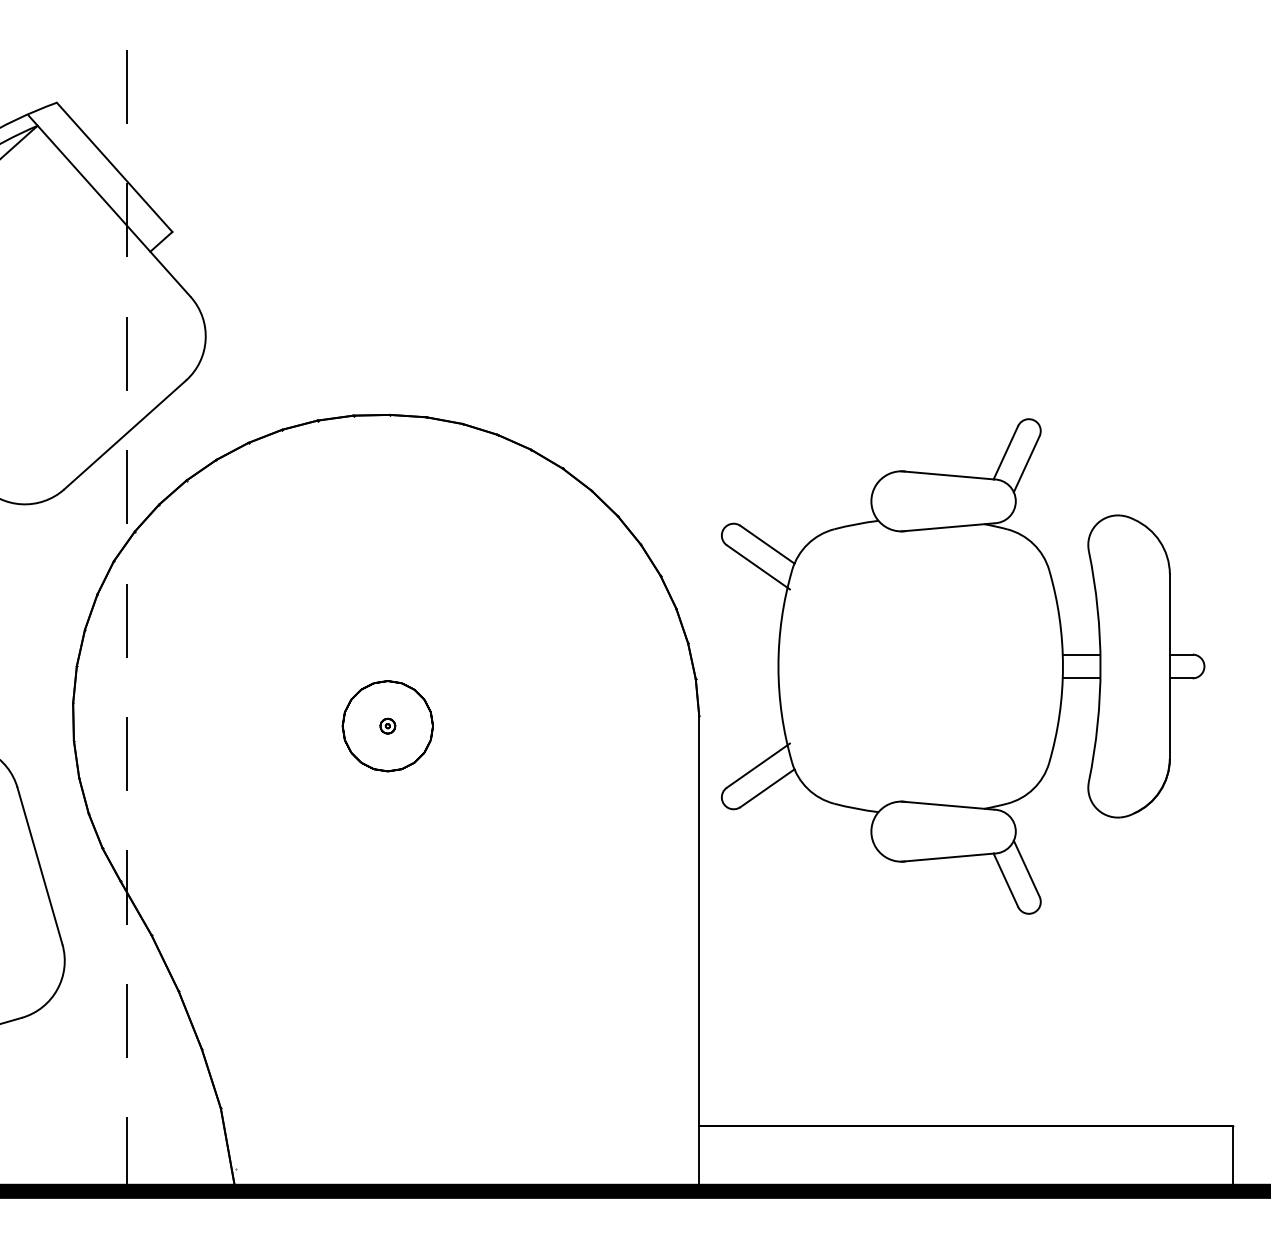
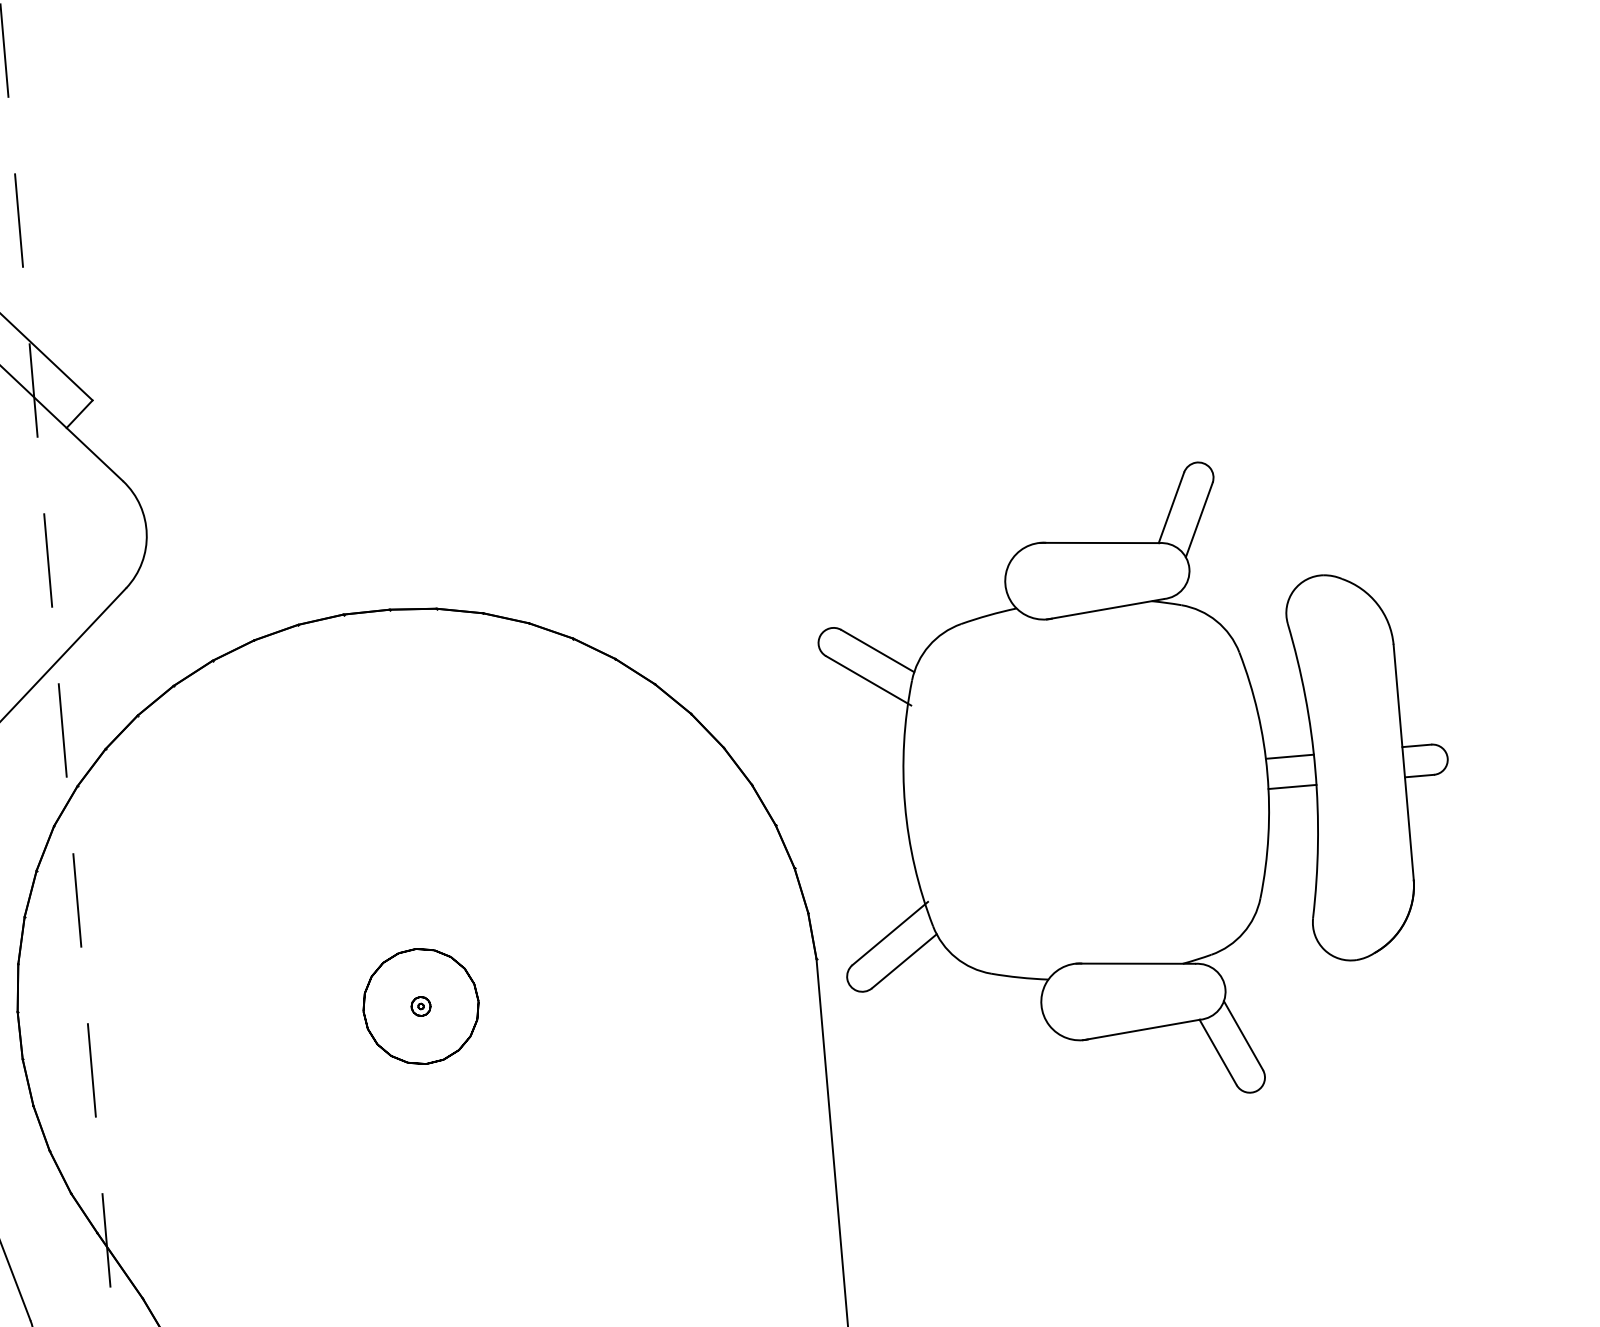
part: (963, 666) -> (1140, 784), moved

